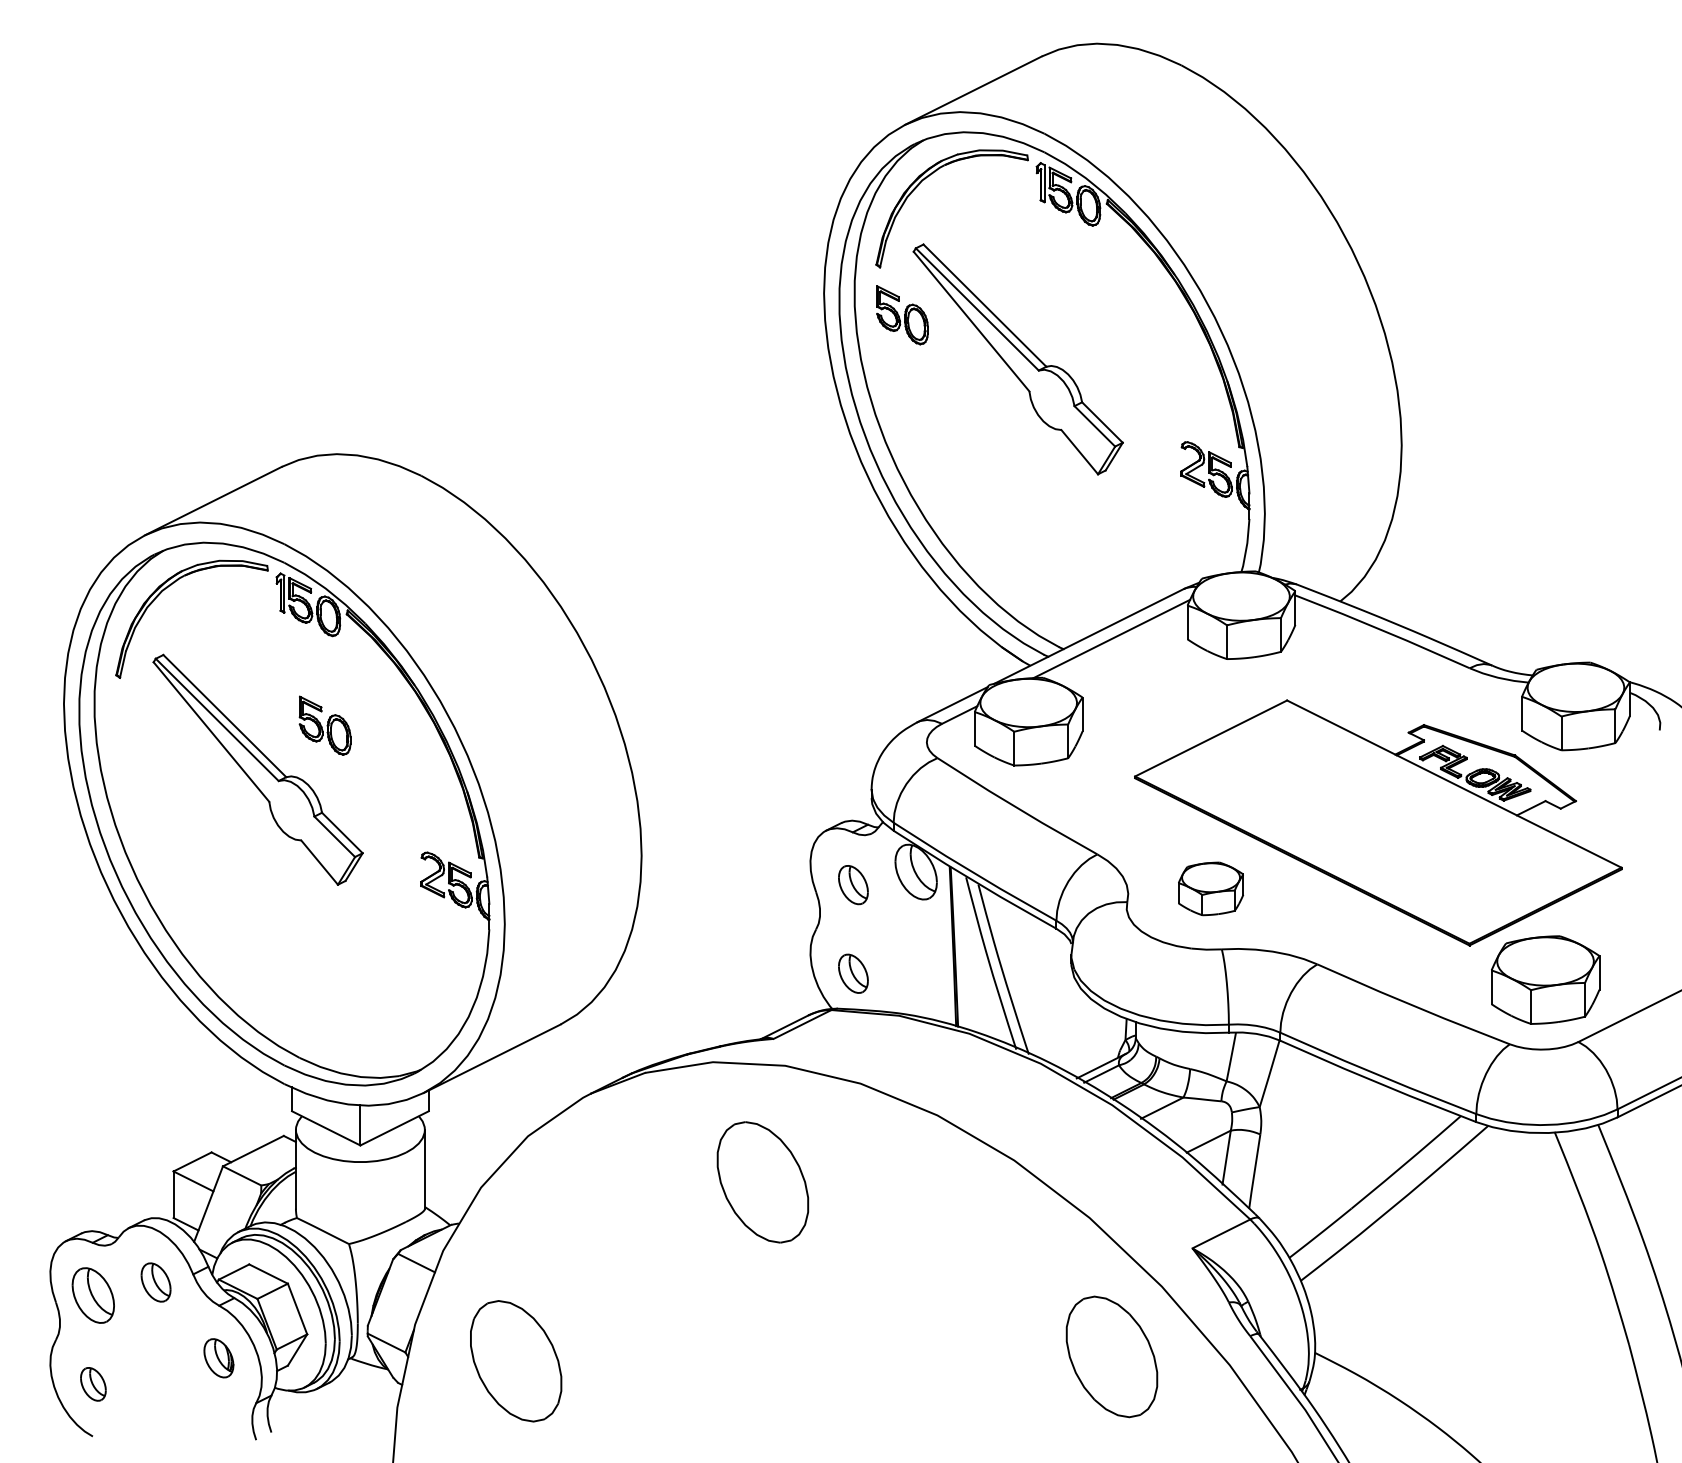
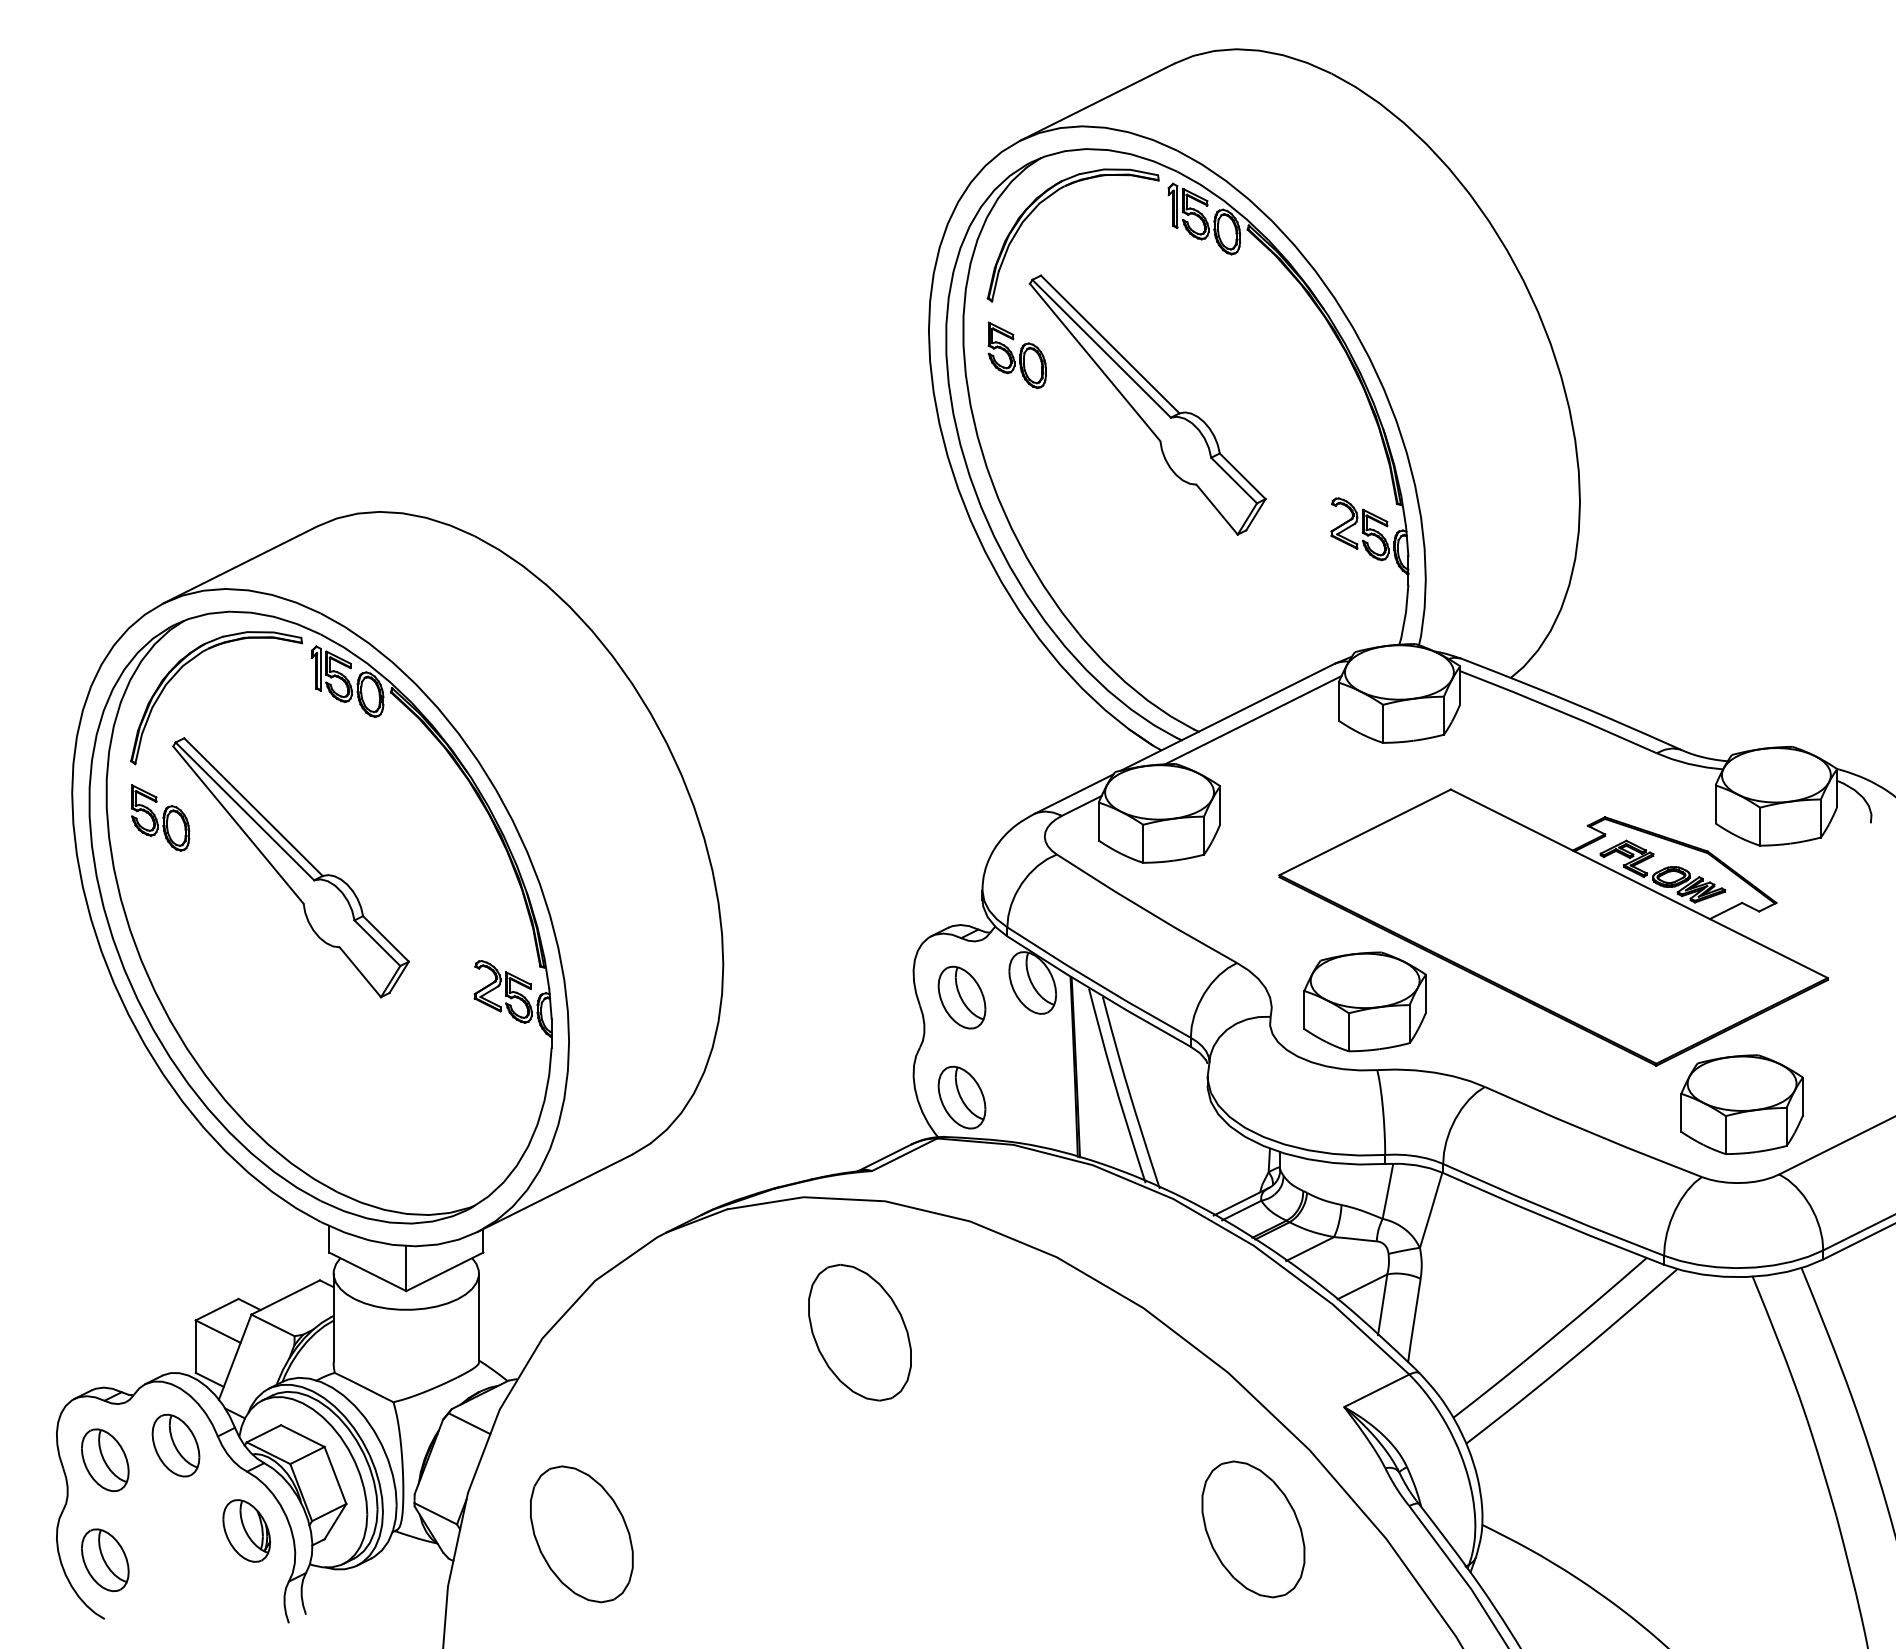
part: (325, 725) -> (160, 817), moved
part: (852, 884) -> (961, 997), size x1.43
part: (1210, 888) -> (1364, 1001), size x1.67
part: (852, 973) -> (961, 1097), size x1.43
part: (155, 1282) -> (175, 1445), size x1.43
part: (218, 1357) -> (246, 1530), size x1.43
part: (93, 1384) -> (105, 1560), size x1.67

